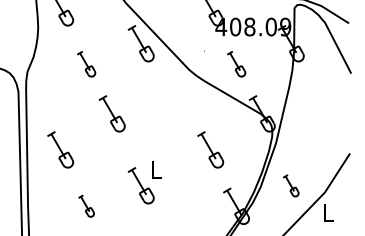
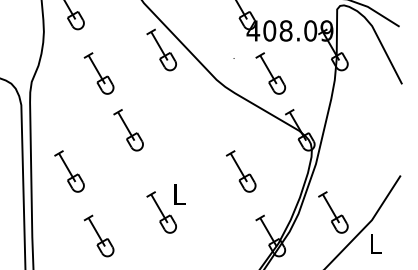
part: (86, 63) -> (99, 72), size x1.43
part: (236, 63) -> (270, 72), size x1.43
part: (290, 185) -> (332, 212), size x1.67
part: (86, 205) -> (99, 235), size x1.67

